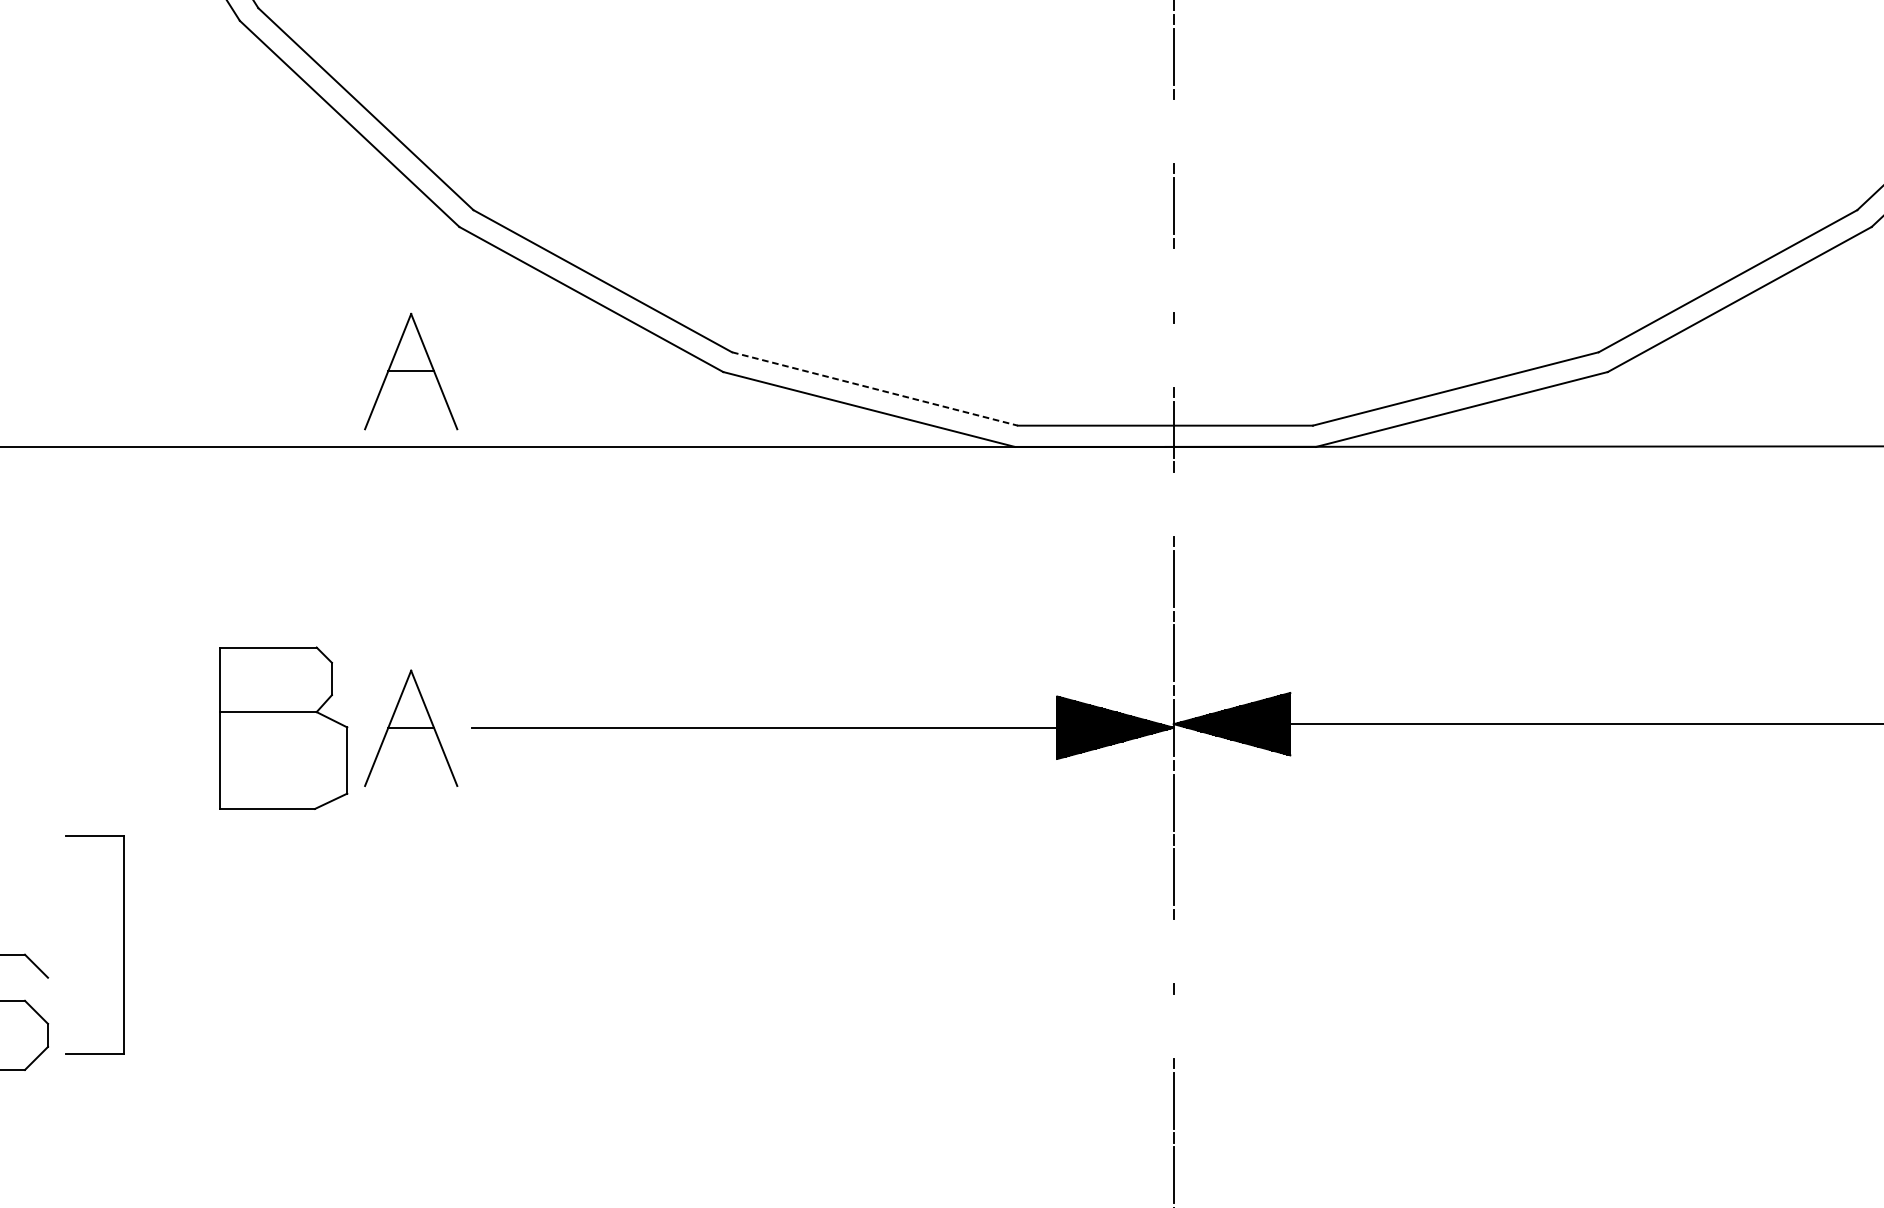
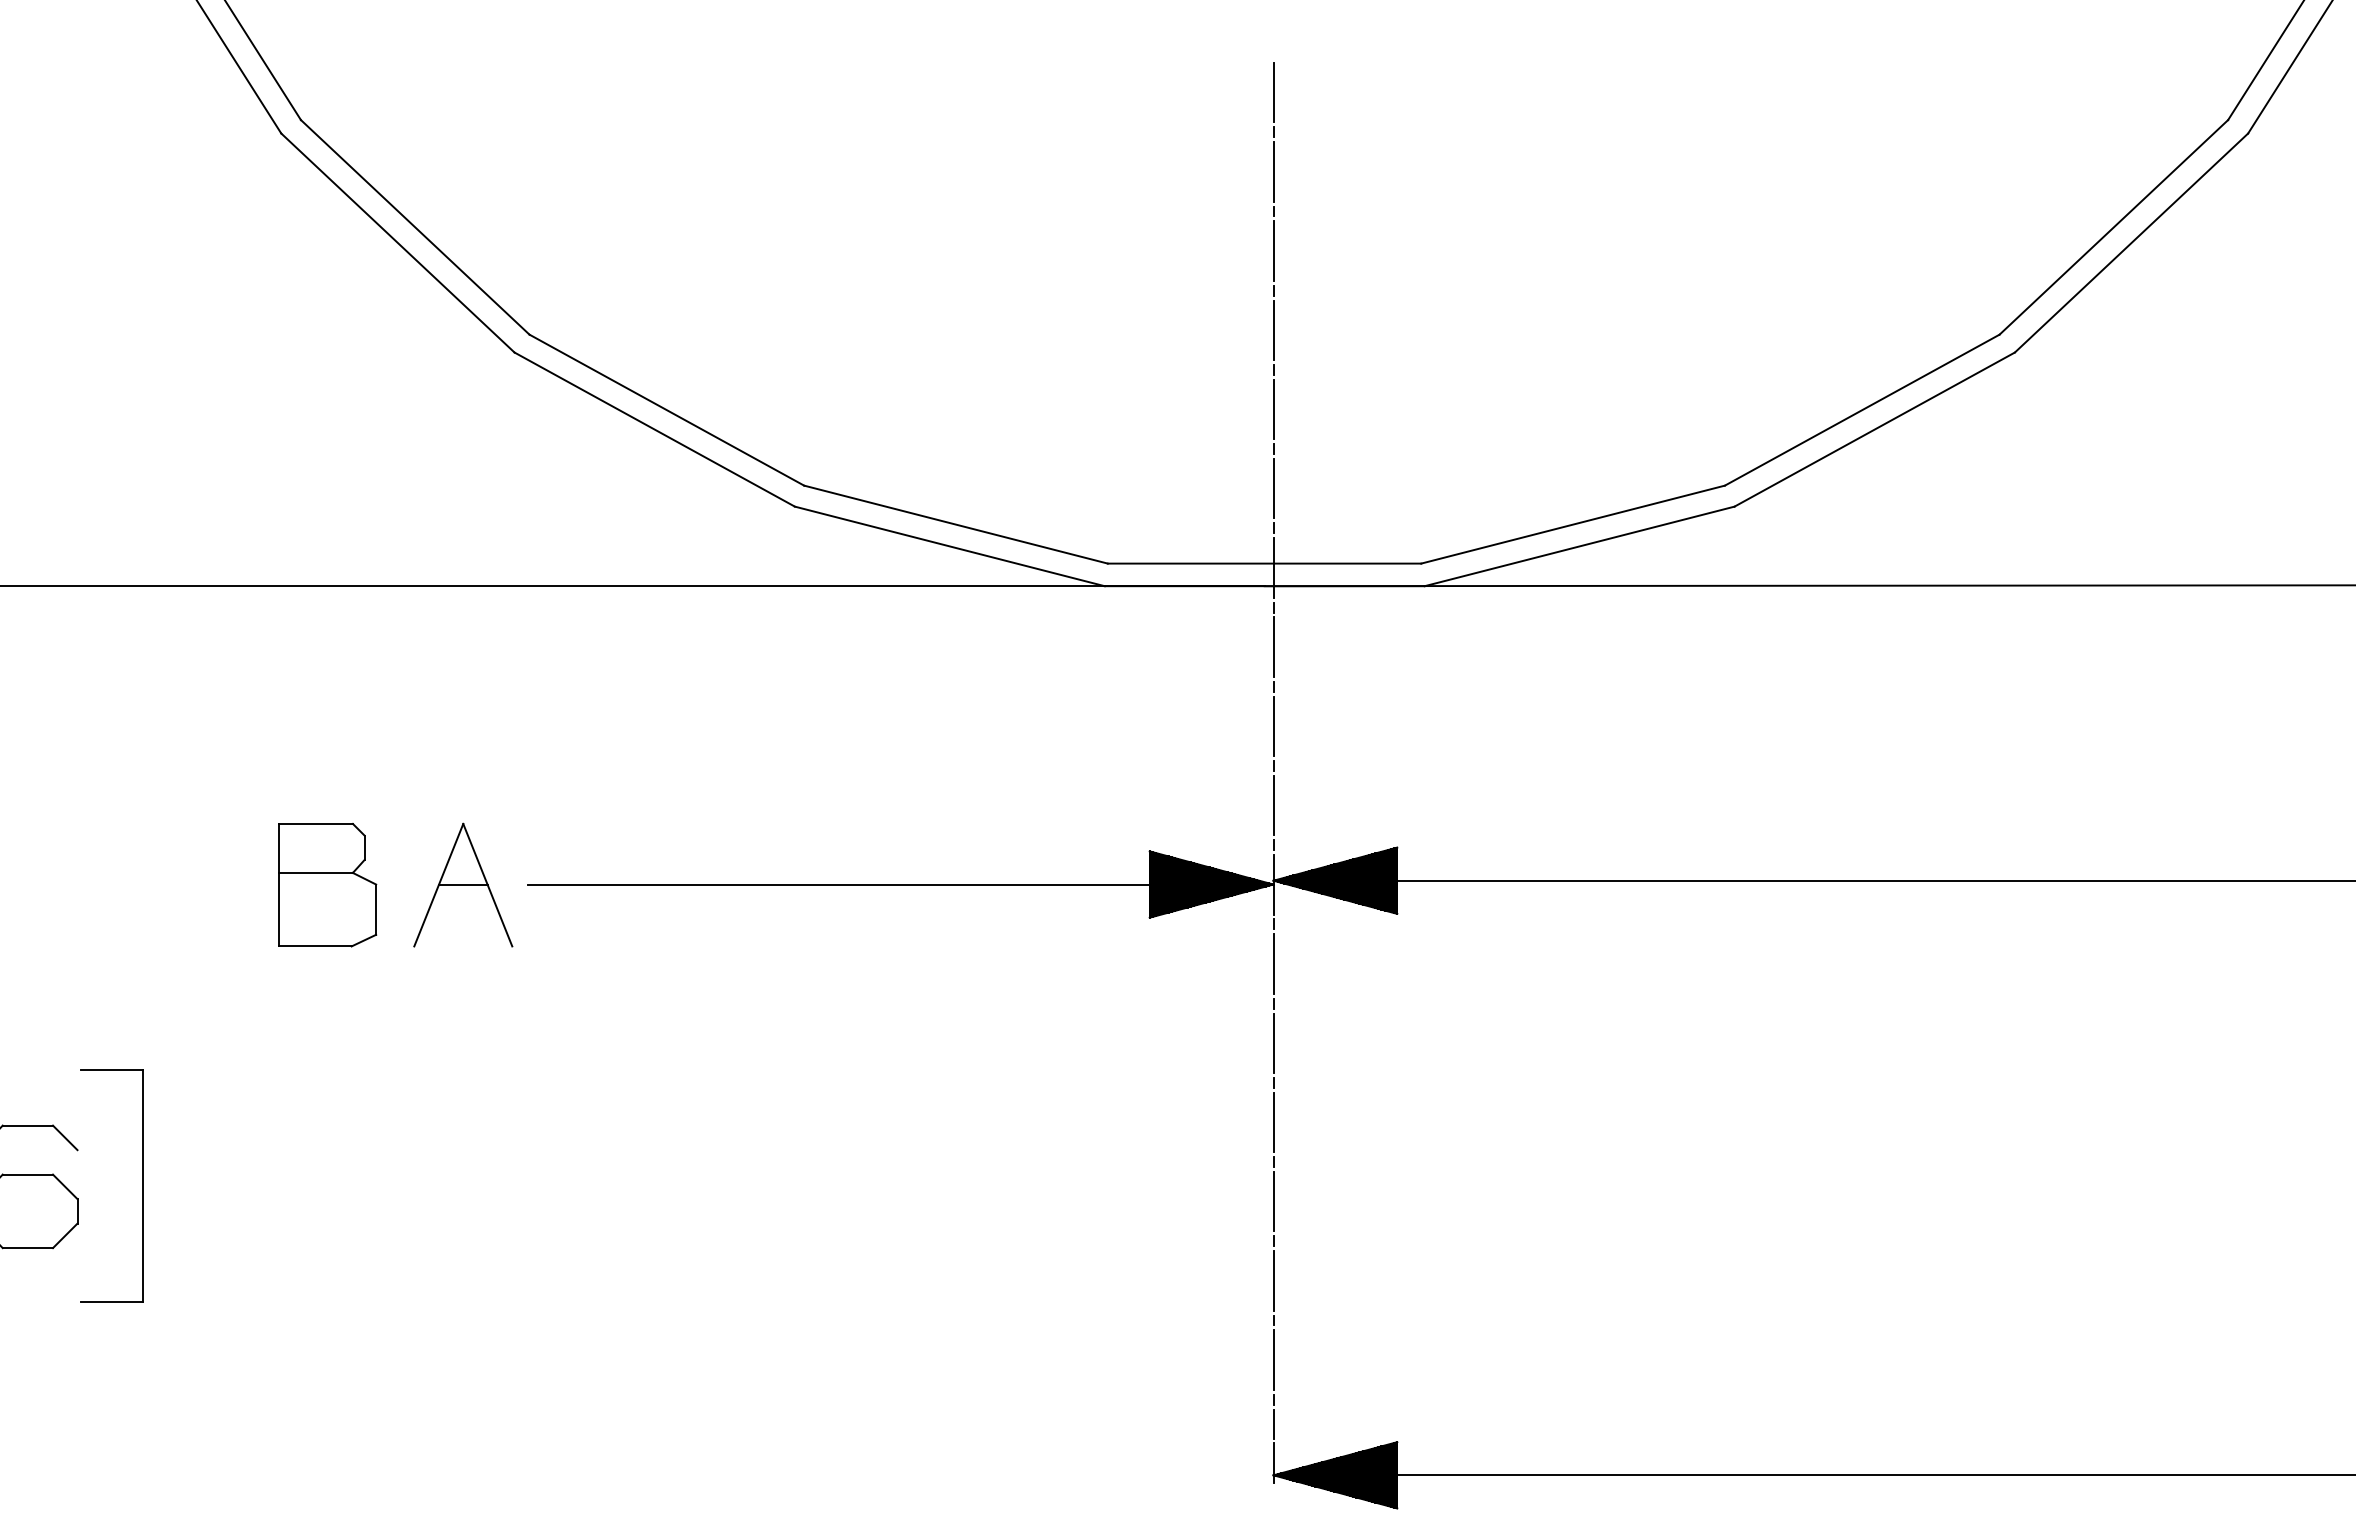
line: (1173, 130) -> (1273, 250), added
line: (1173, 280) -> (1273, 409), added
line: (1173, 354) -> (1273, 488), added
part: (411, 370) -> (463, 505), removed
line: (874, 388) -> (955, 524), dashed -> solid
line: (1173, 503) -> (1273, 646), added
part: (283, 728) -> (327, 885), size x0.71
part: (124, 944) -> (142, 1185), moved
line: (1173, 951) -> (1273, 1122), added
line: (1173, 1026) -> (1273, 1201), added

